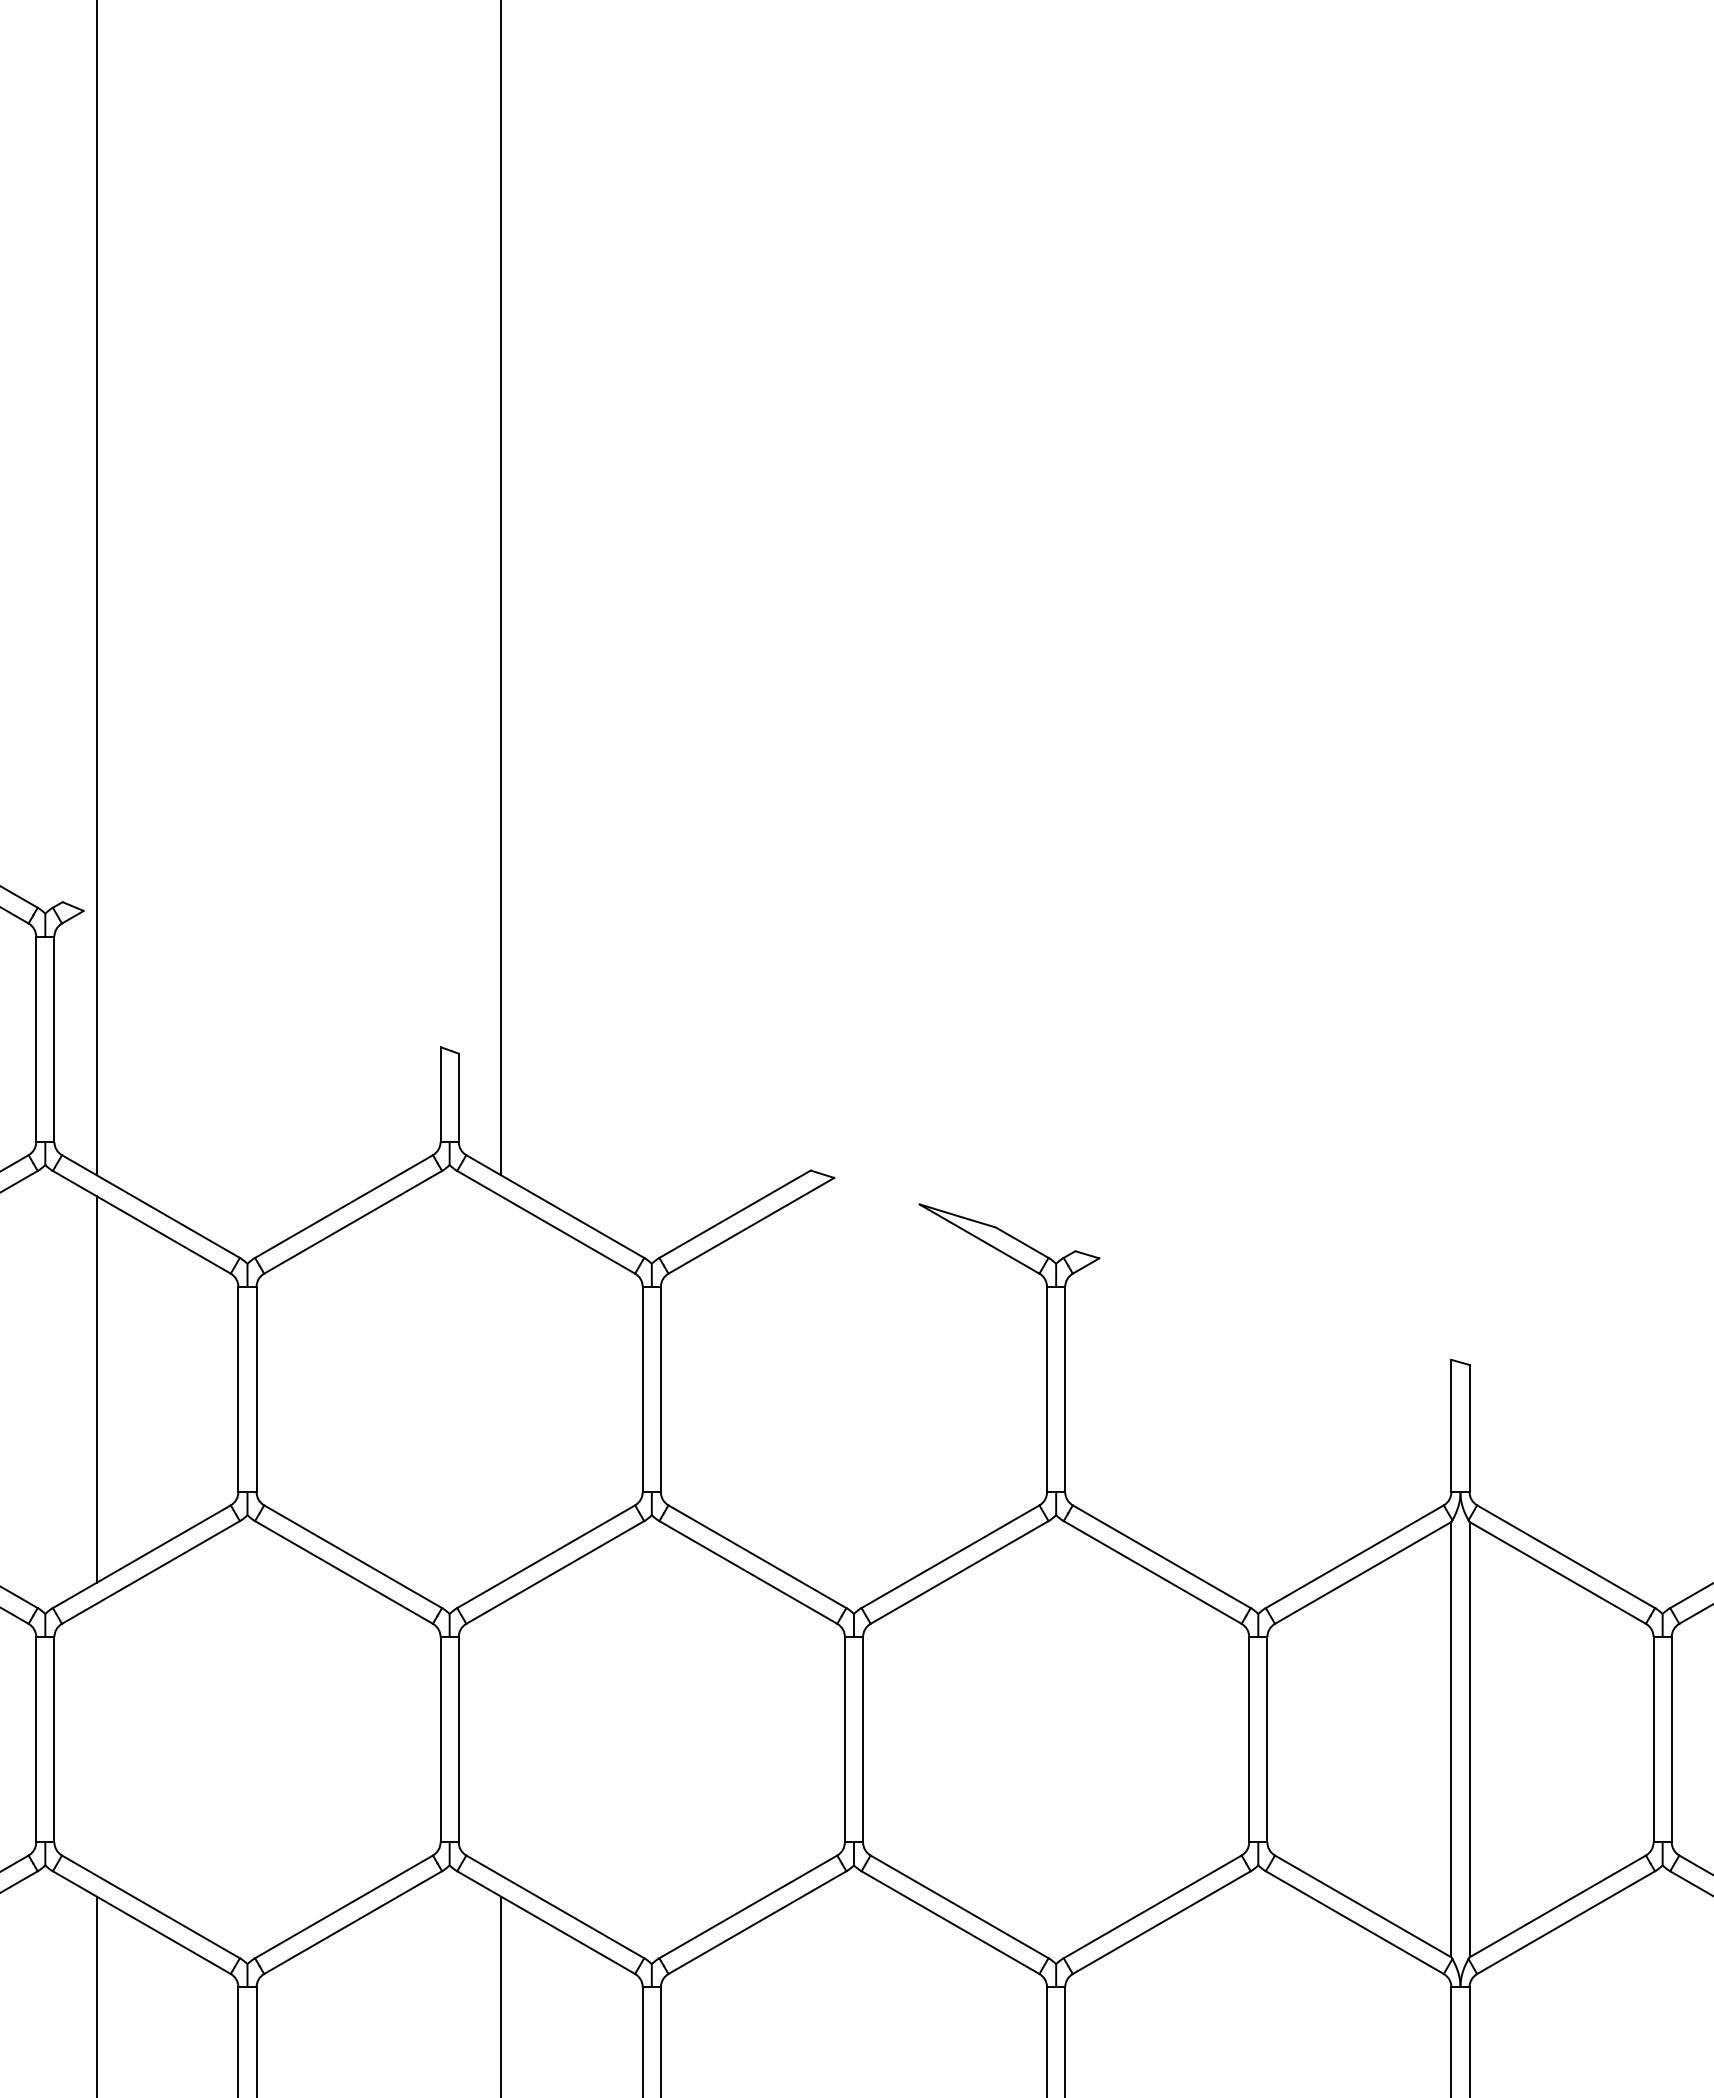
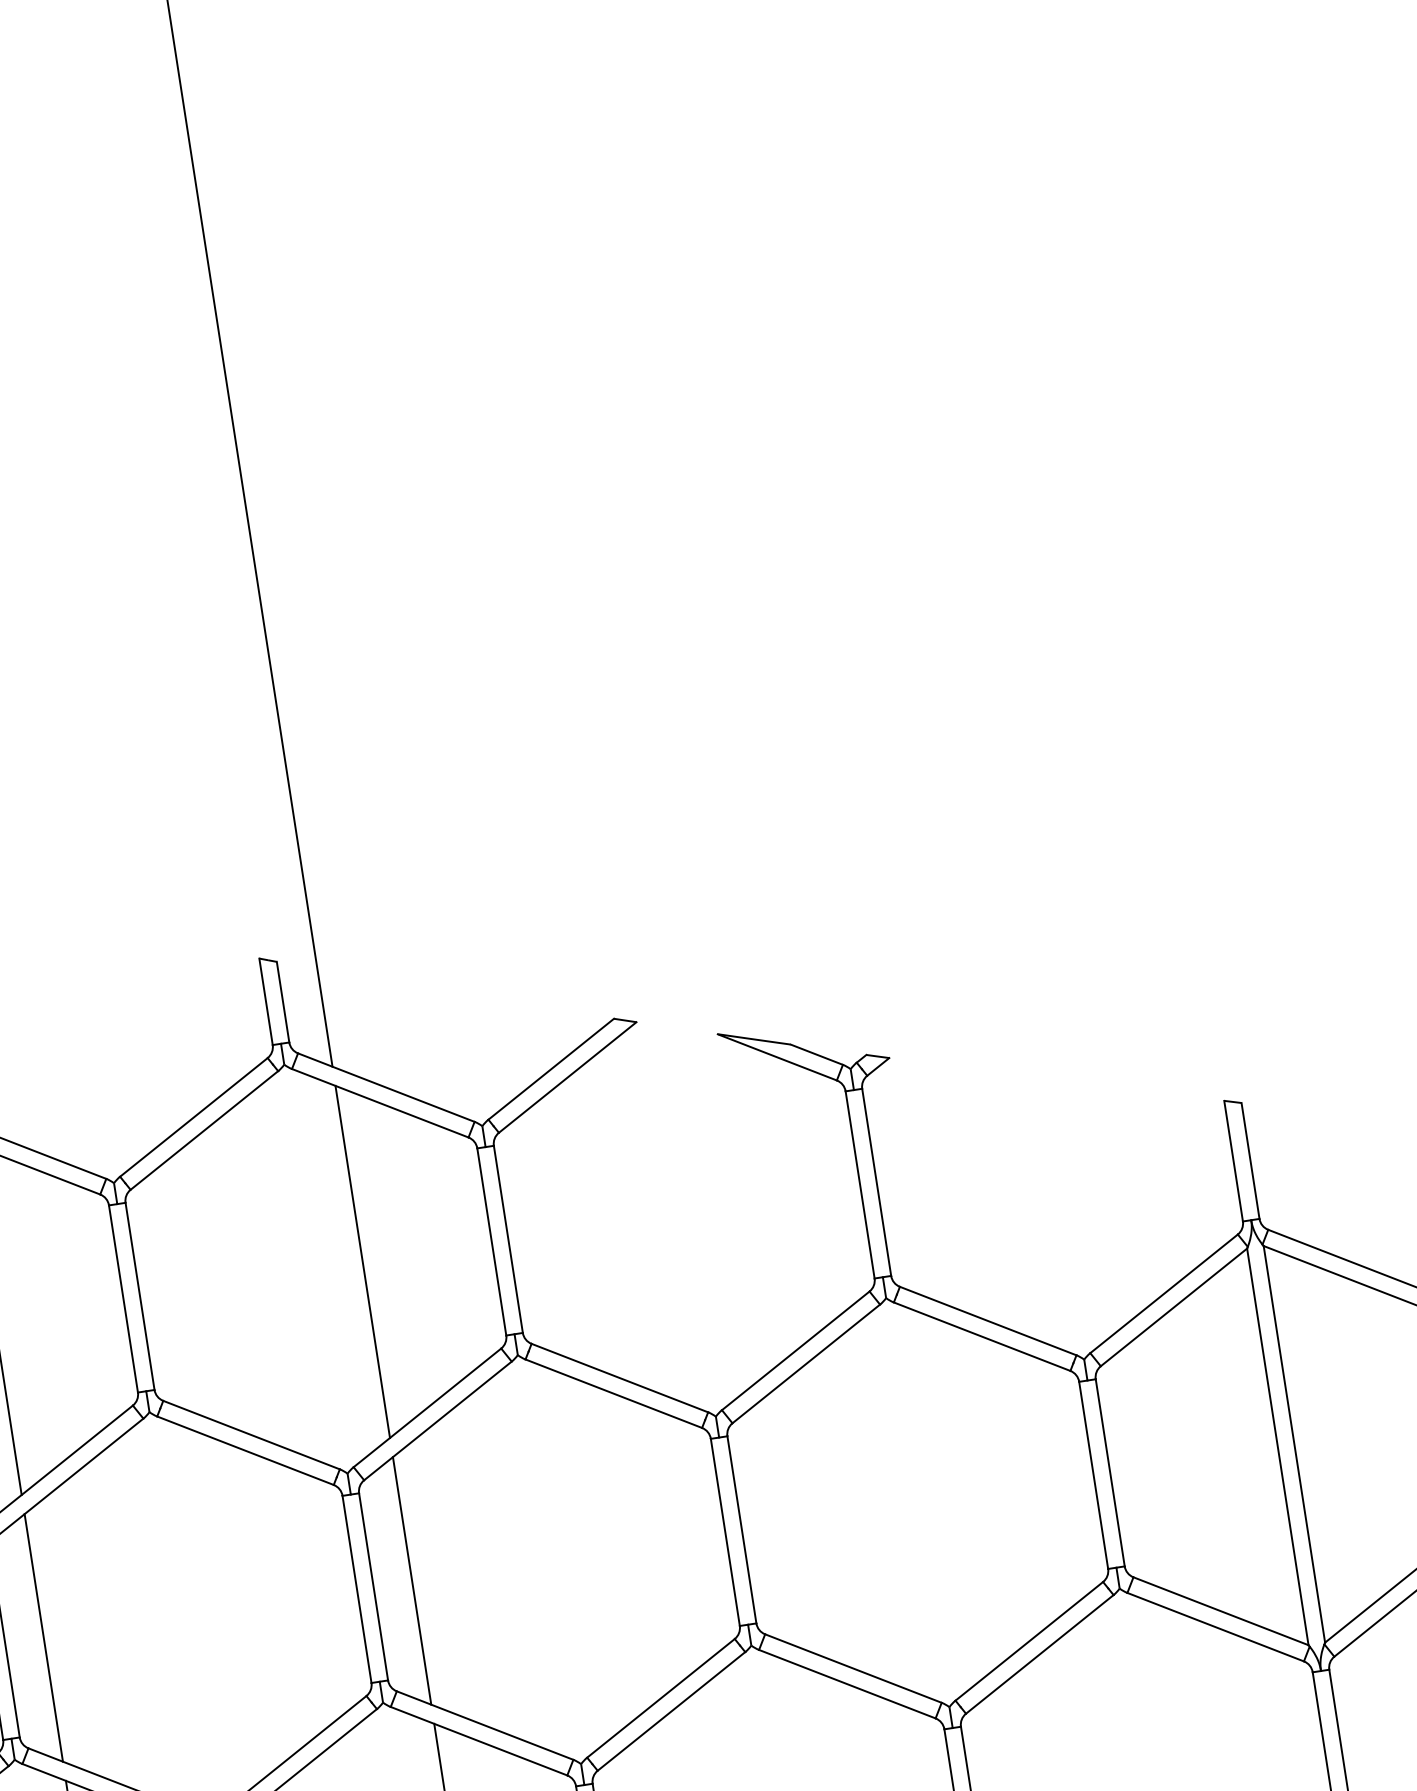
line: (501, 1389) -> (363, 1261), added
line: (96, 1739) -> (43, 1637), added
line: (501, 1739) -> (412, 1580), added

